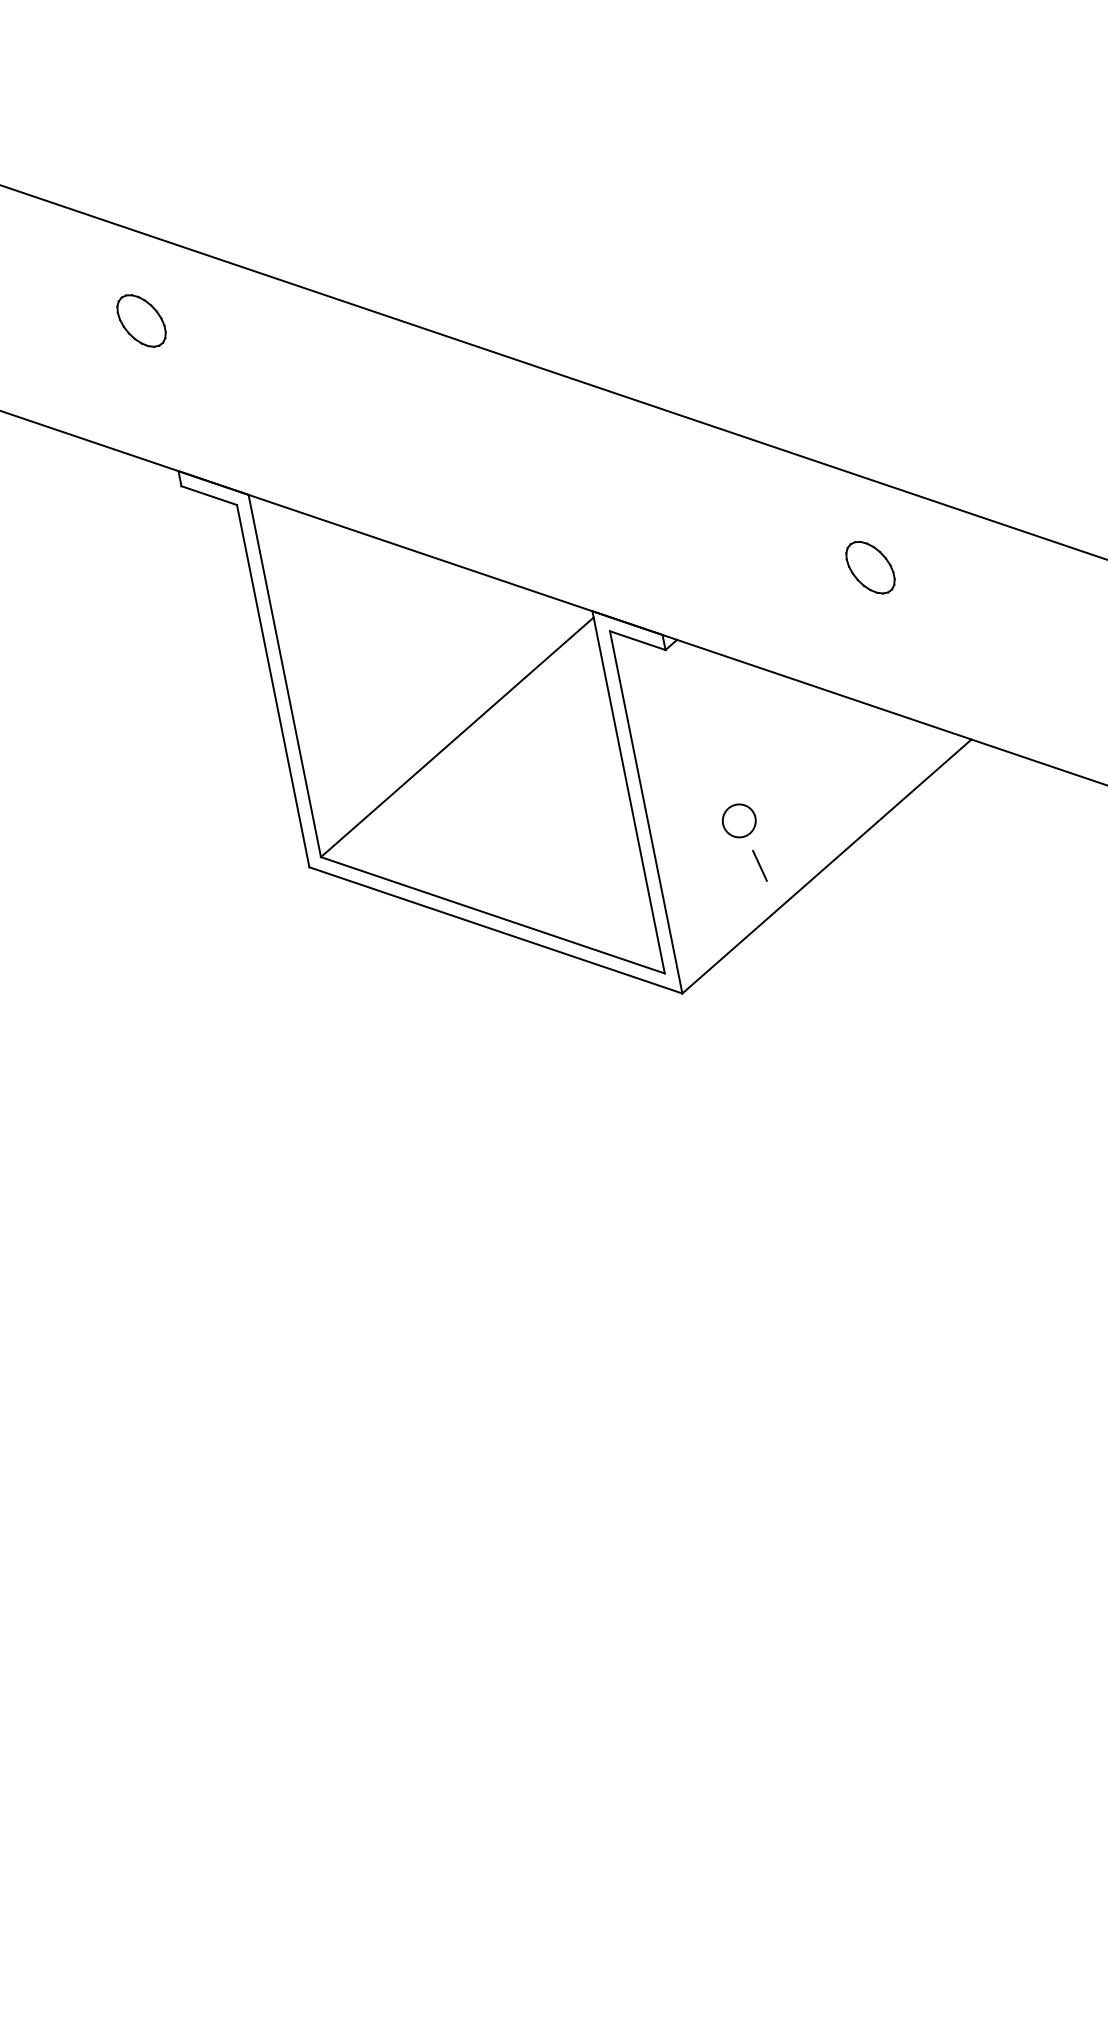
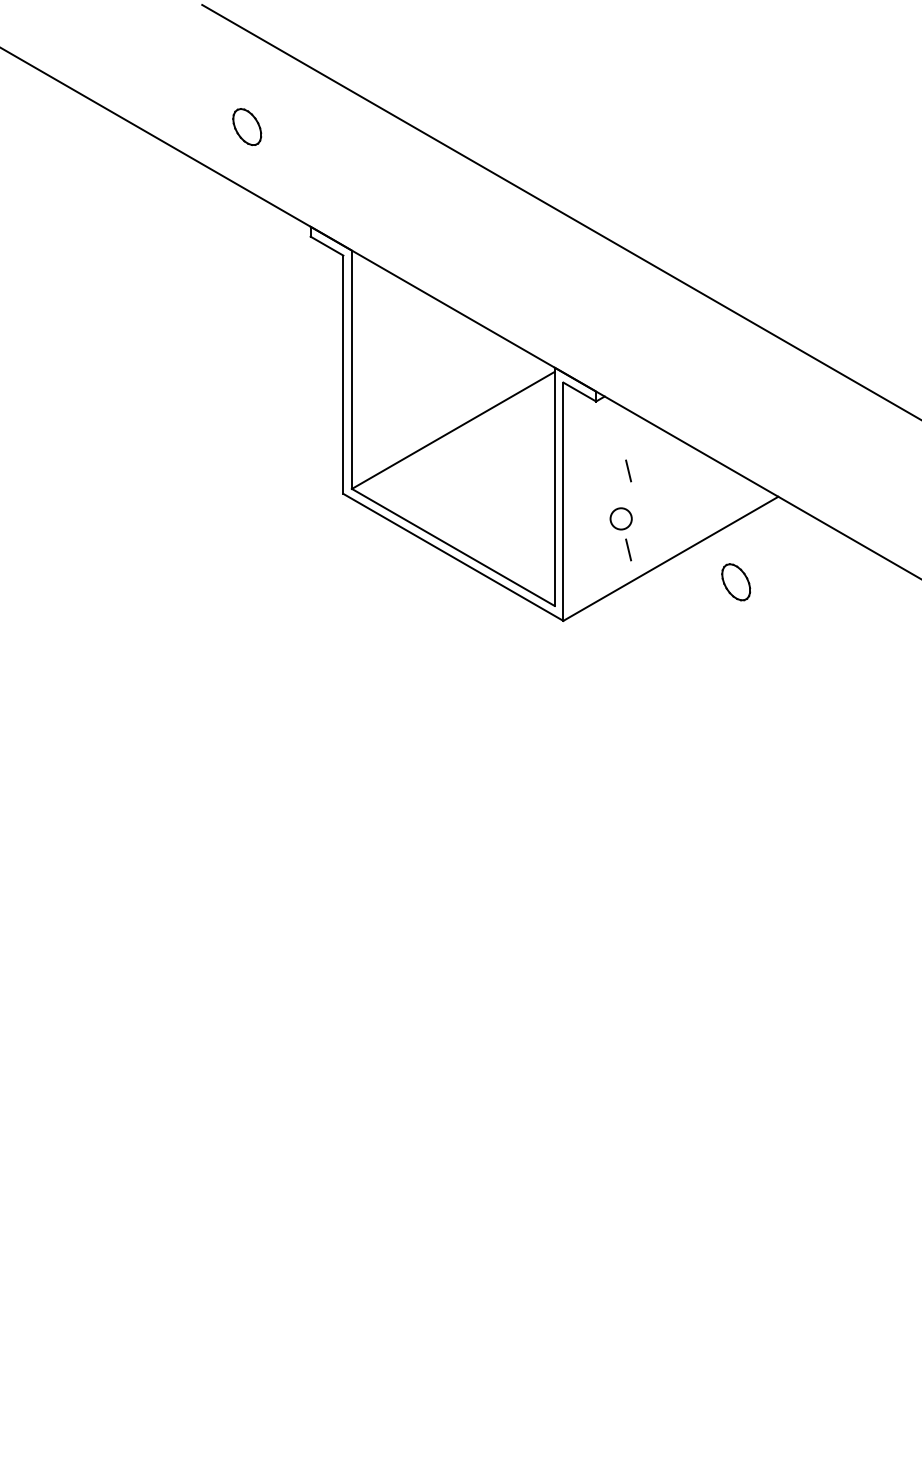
part: (141, 320) -> (247, 126), moved
part: (870, 567) -> (736, 582), moved
line: (735, 745) -> (628, 470), added

